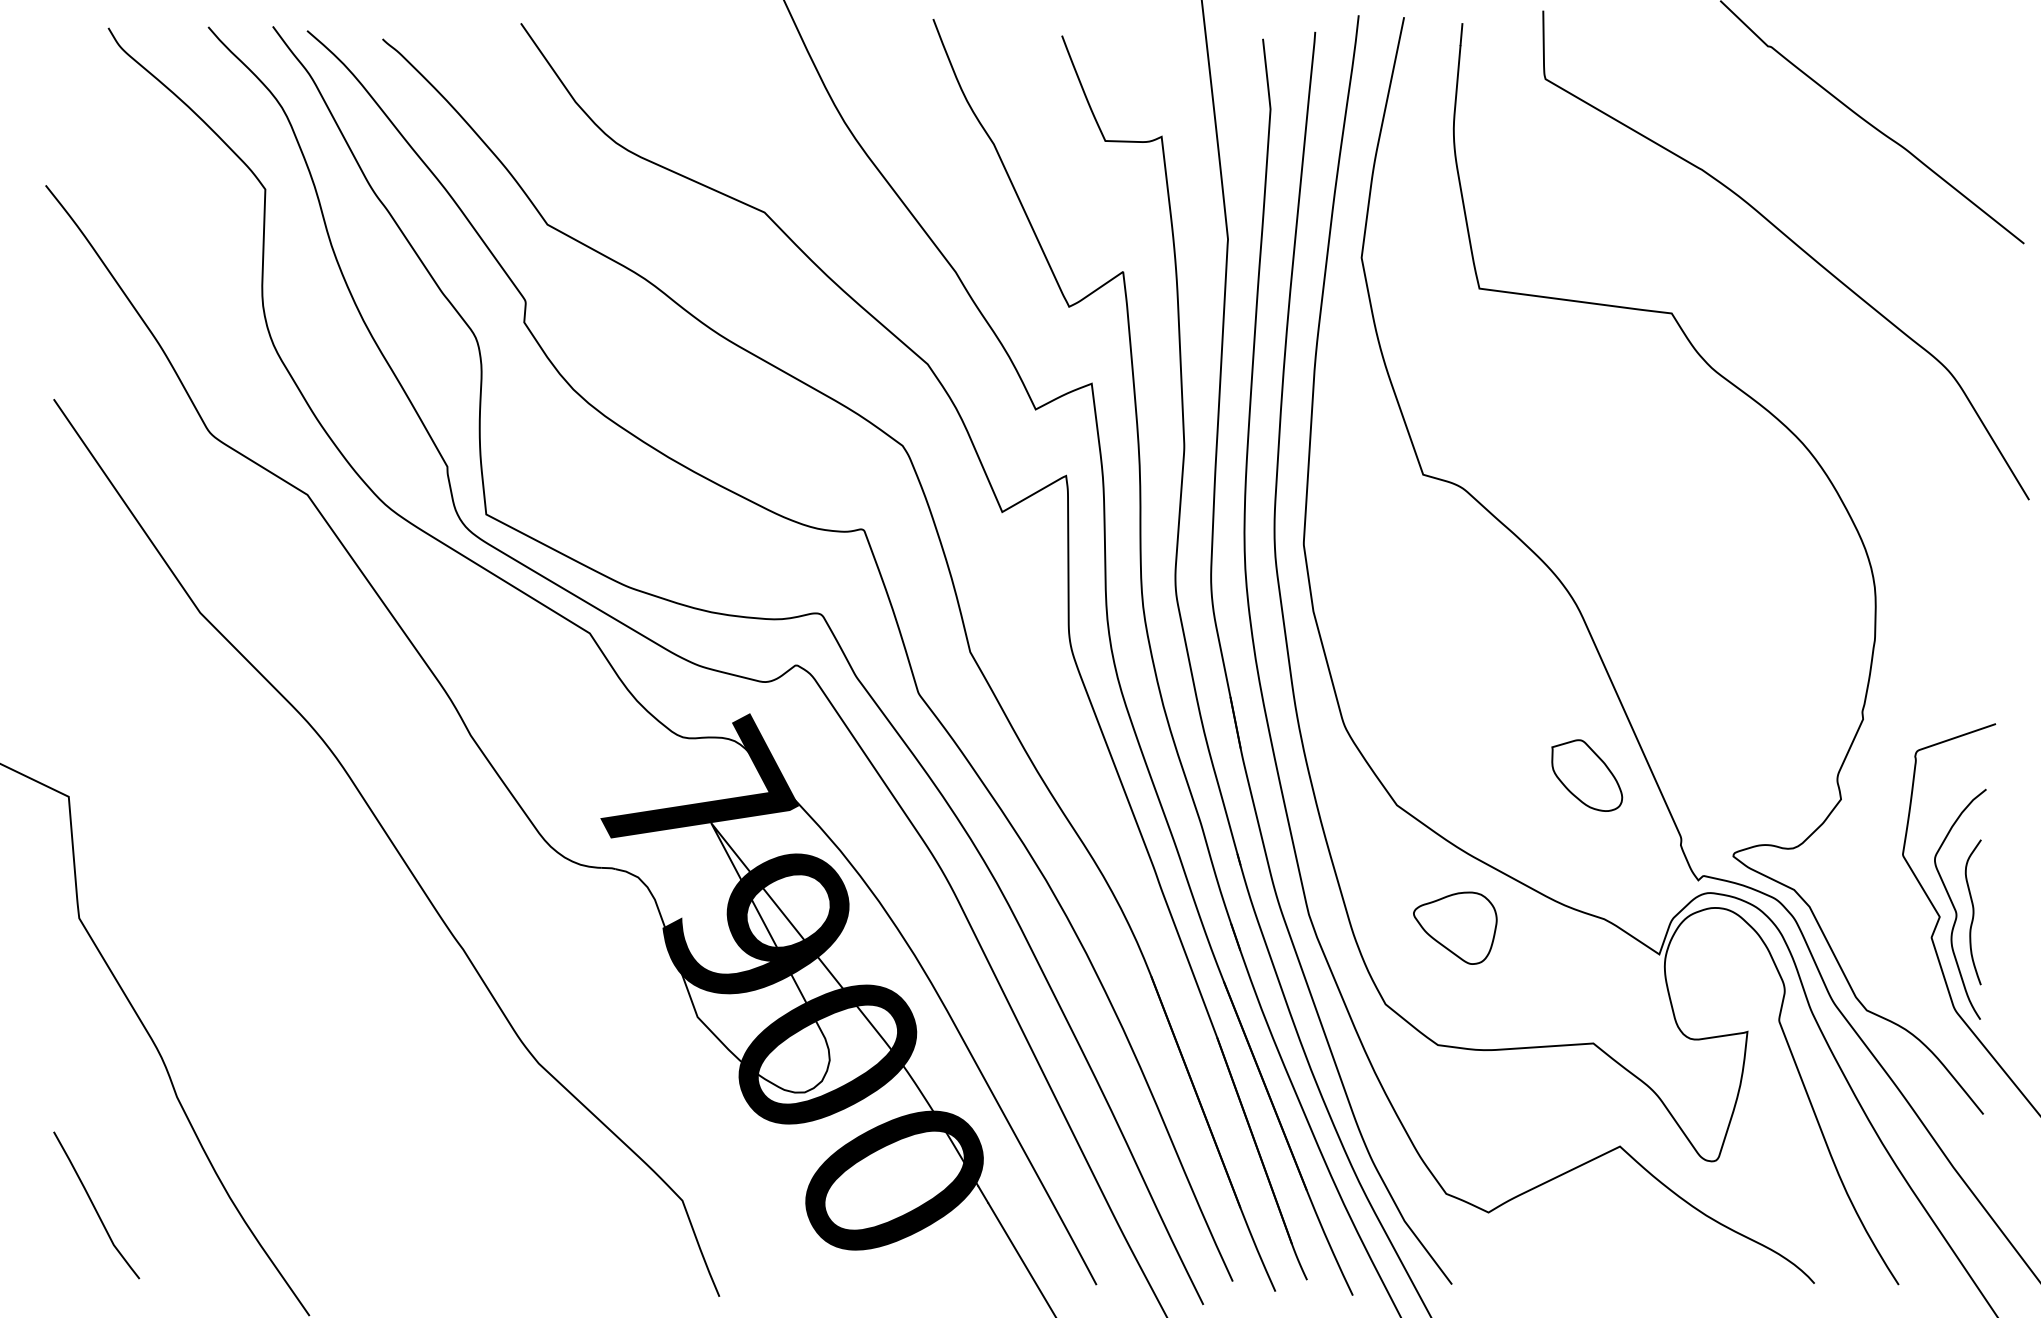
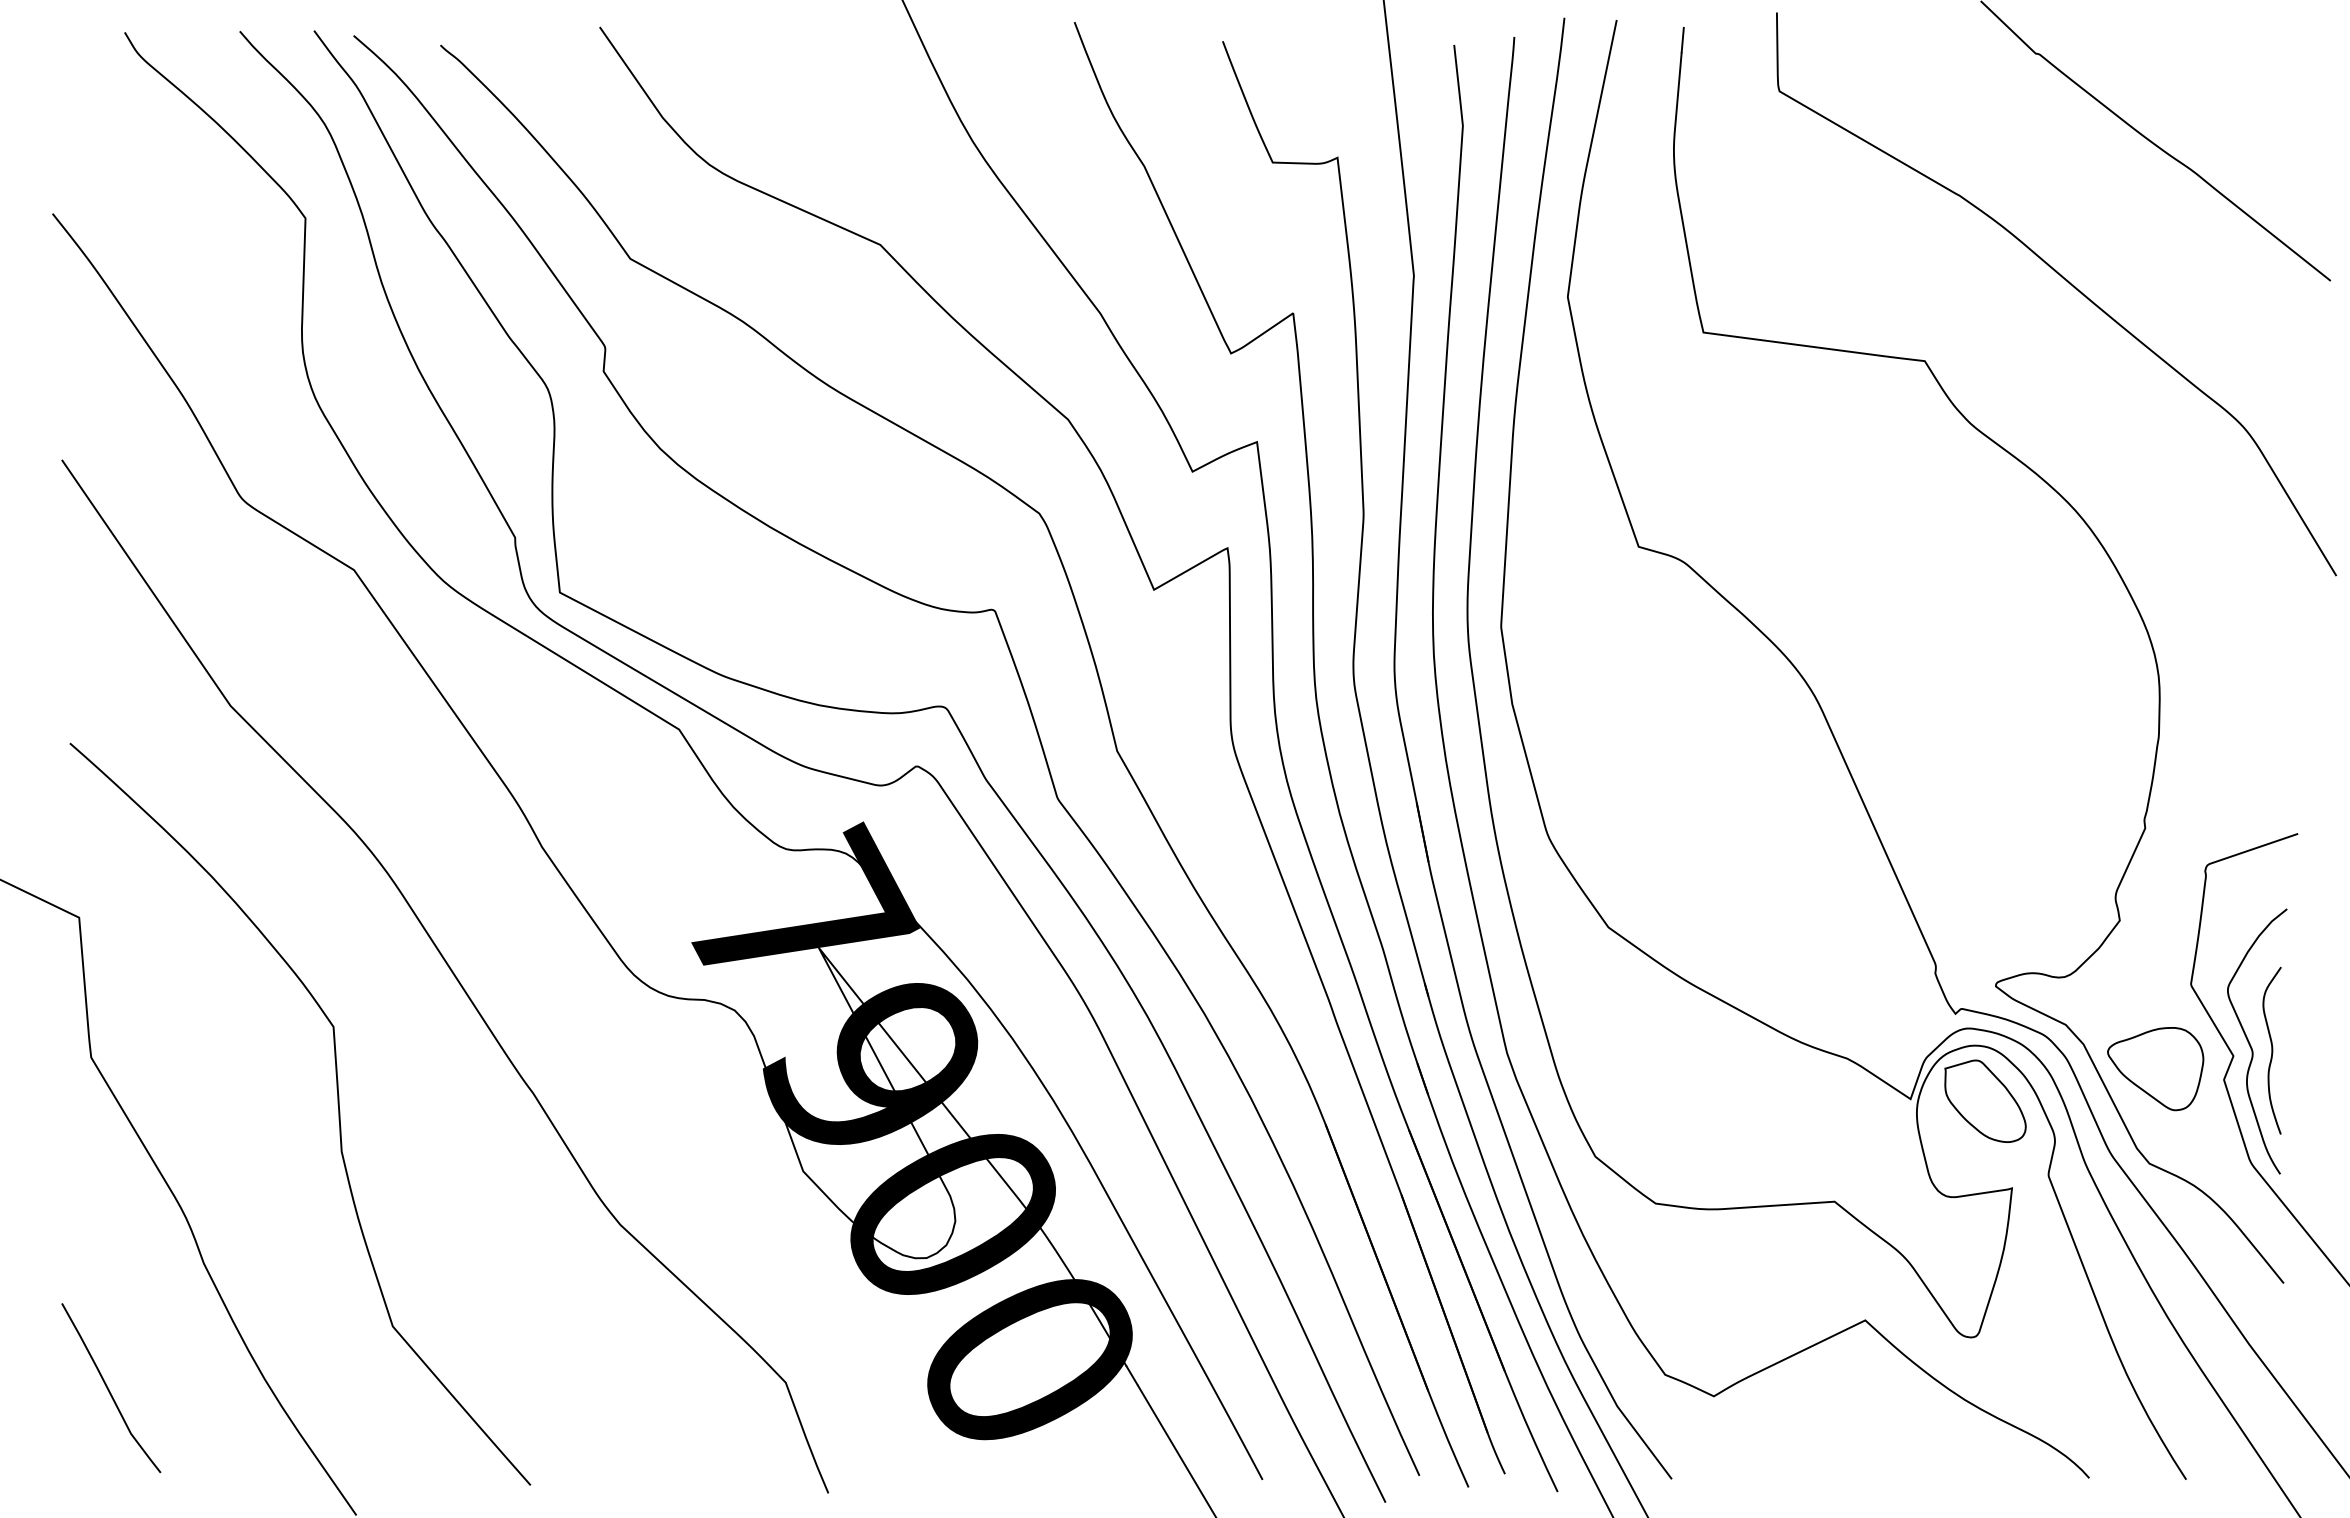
part: (1587, 774) -> (1985, 1100), moved
part: (1455, 928) -> (2155, 1069), moved
curve: (293, 966) -> (338, 1113), added

